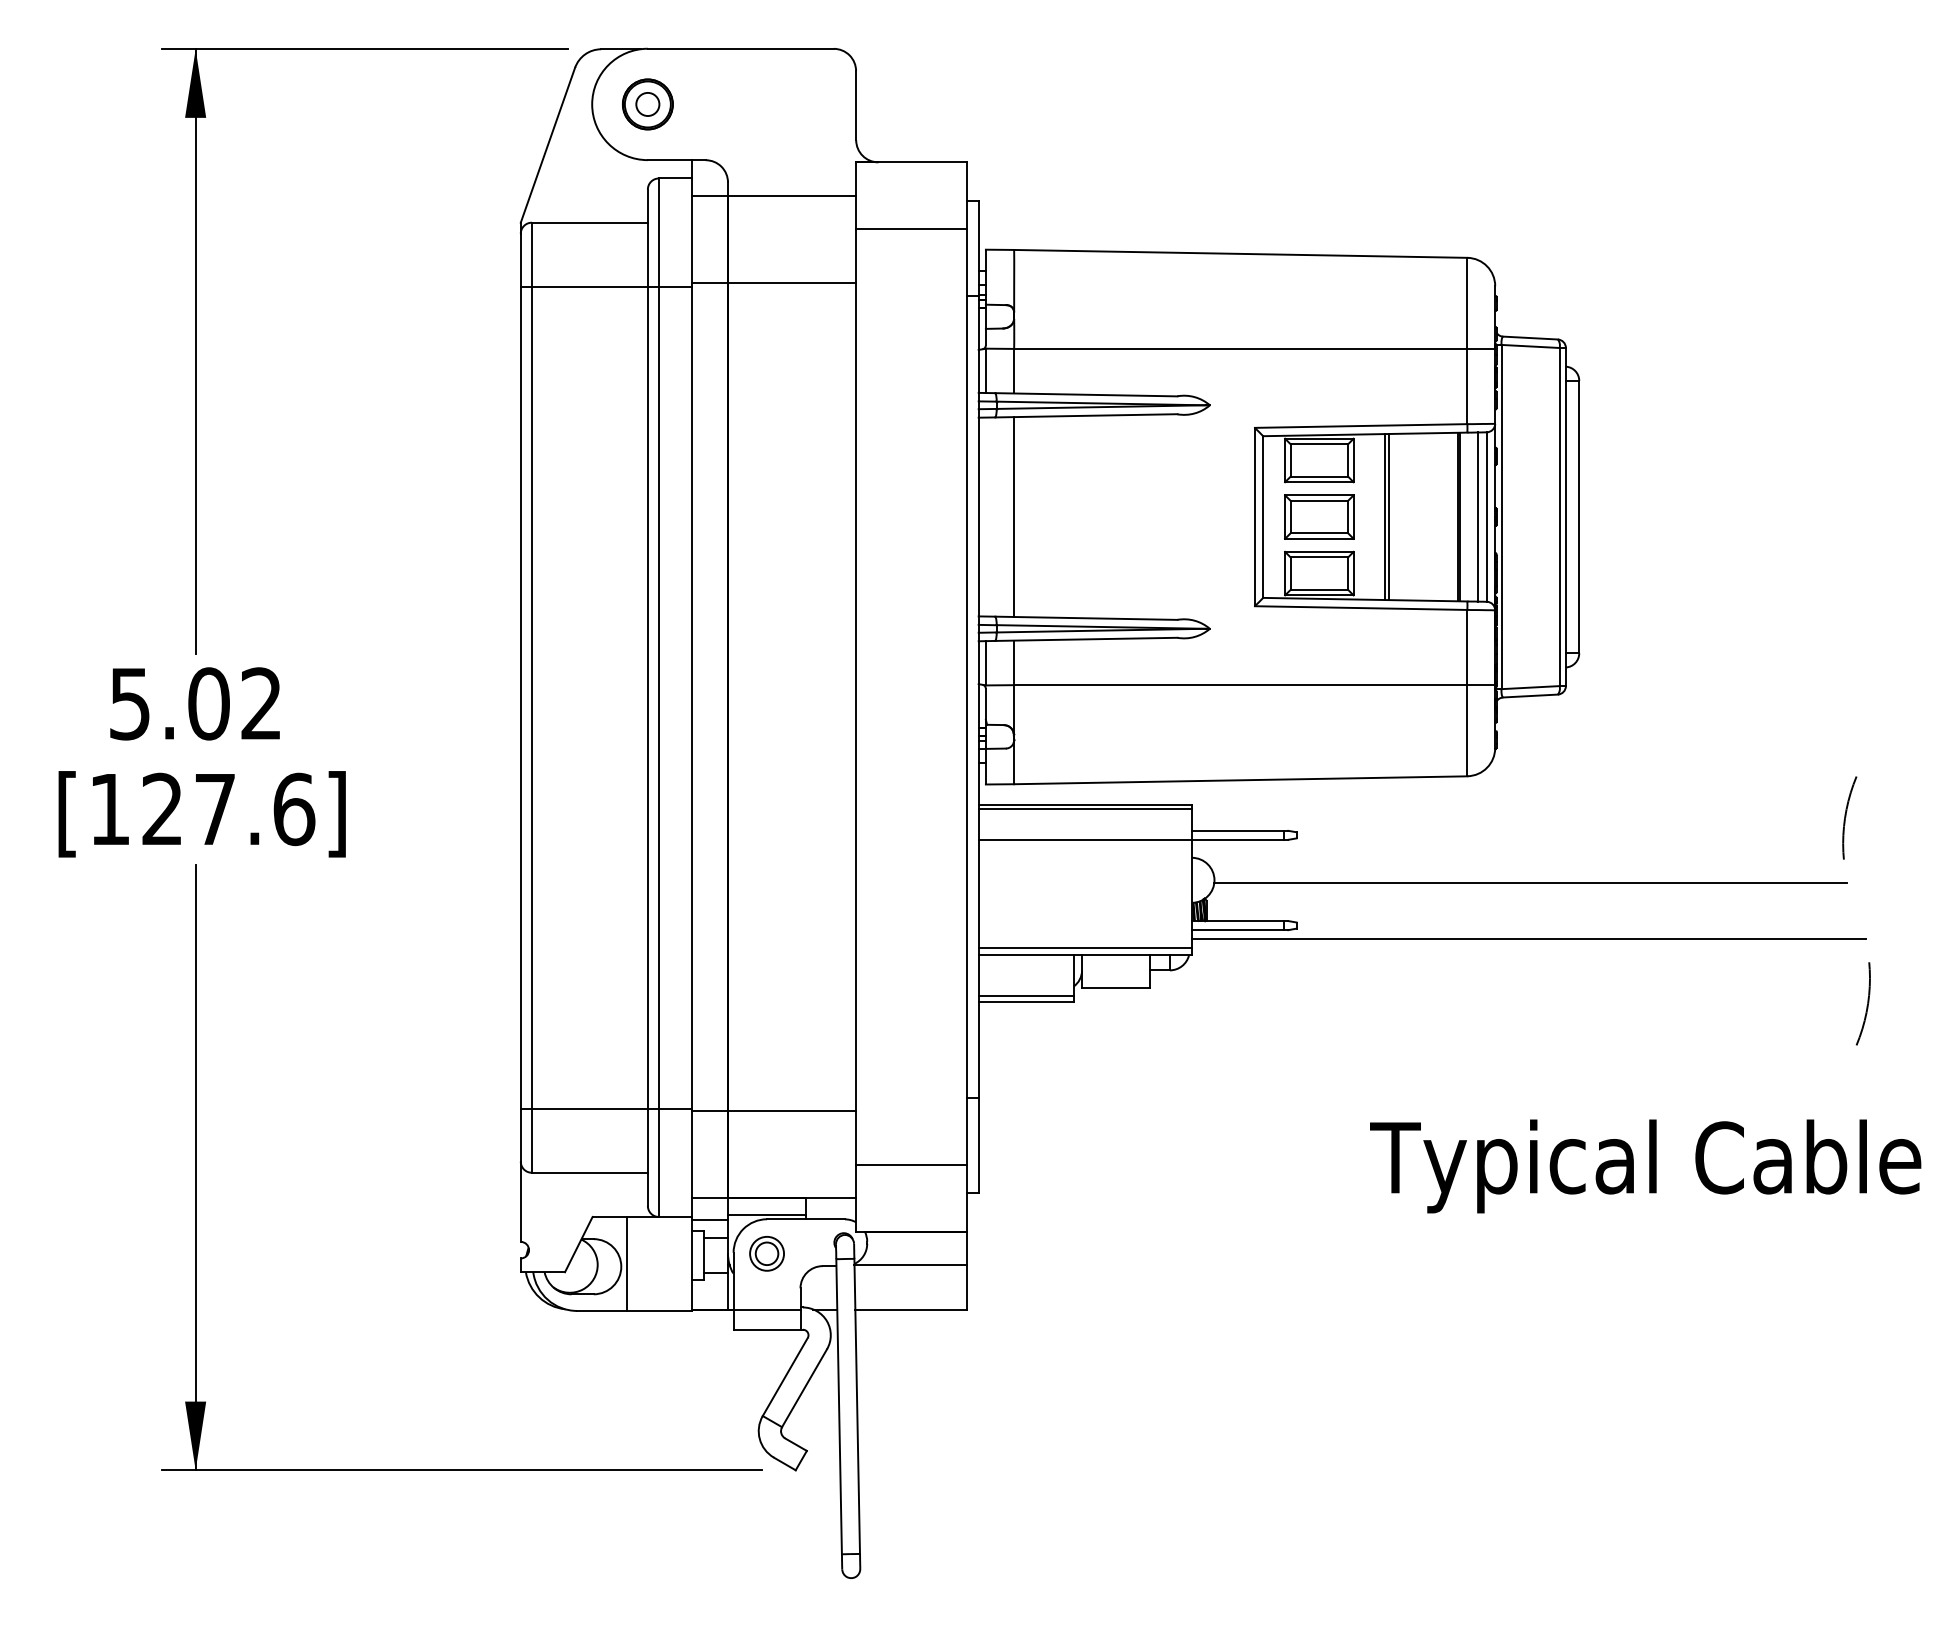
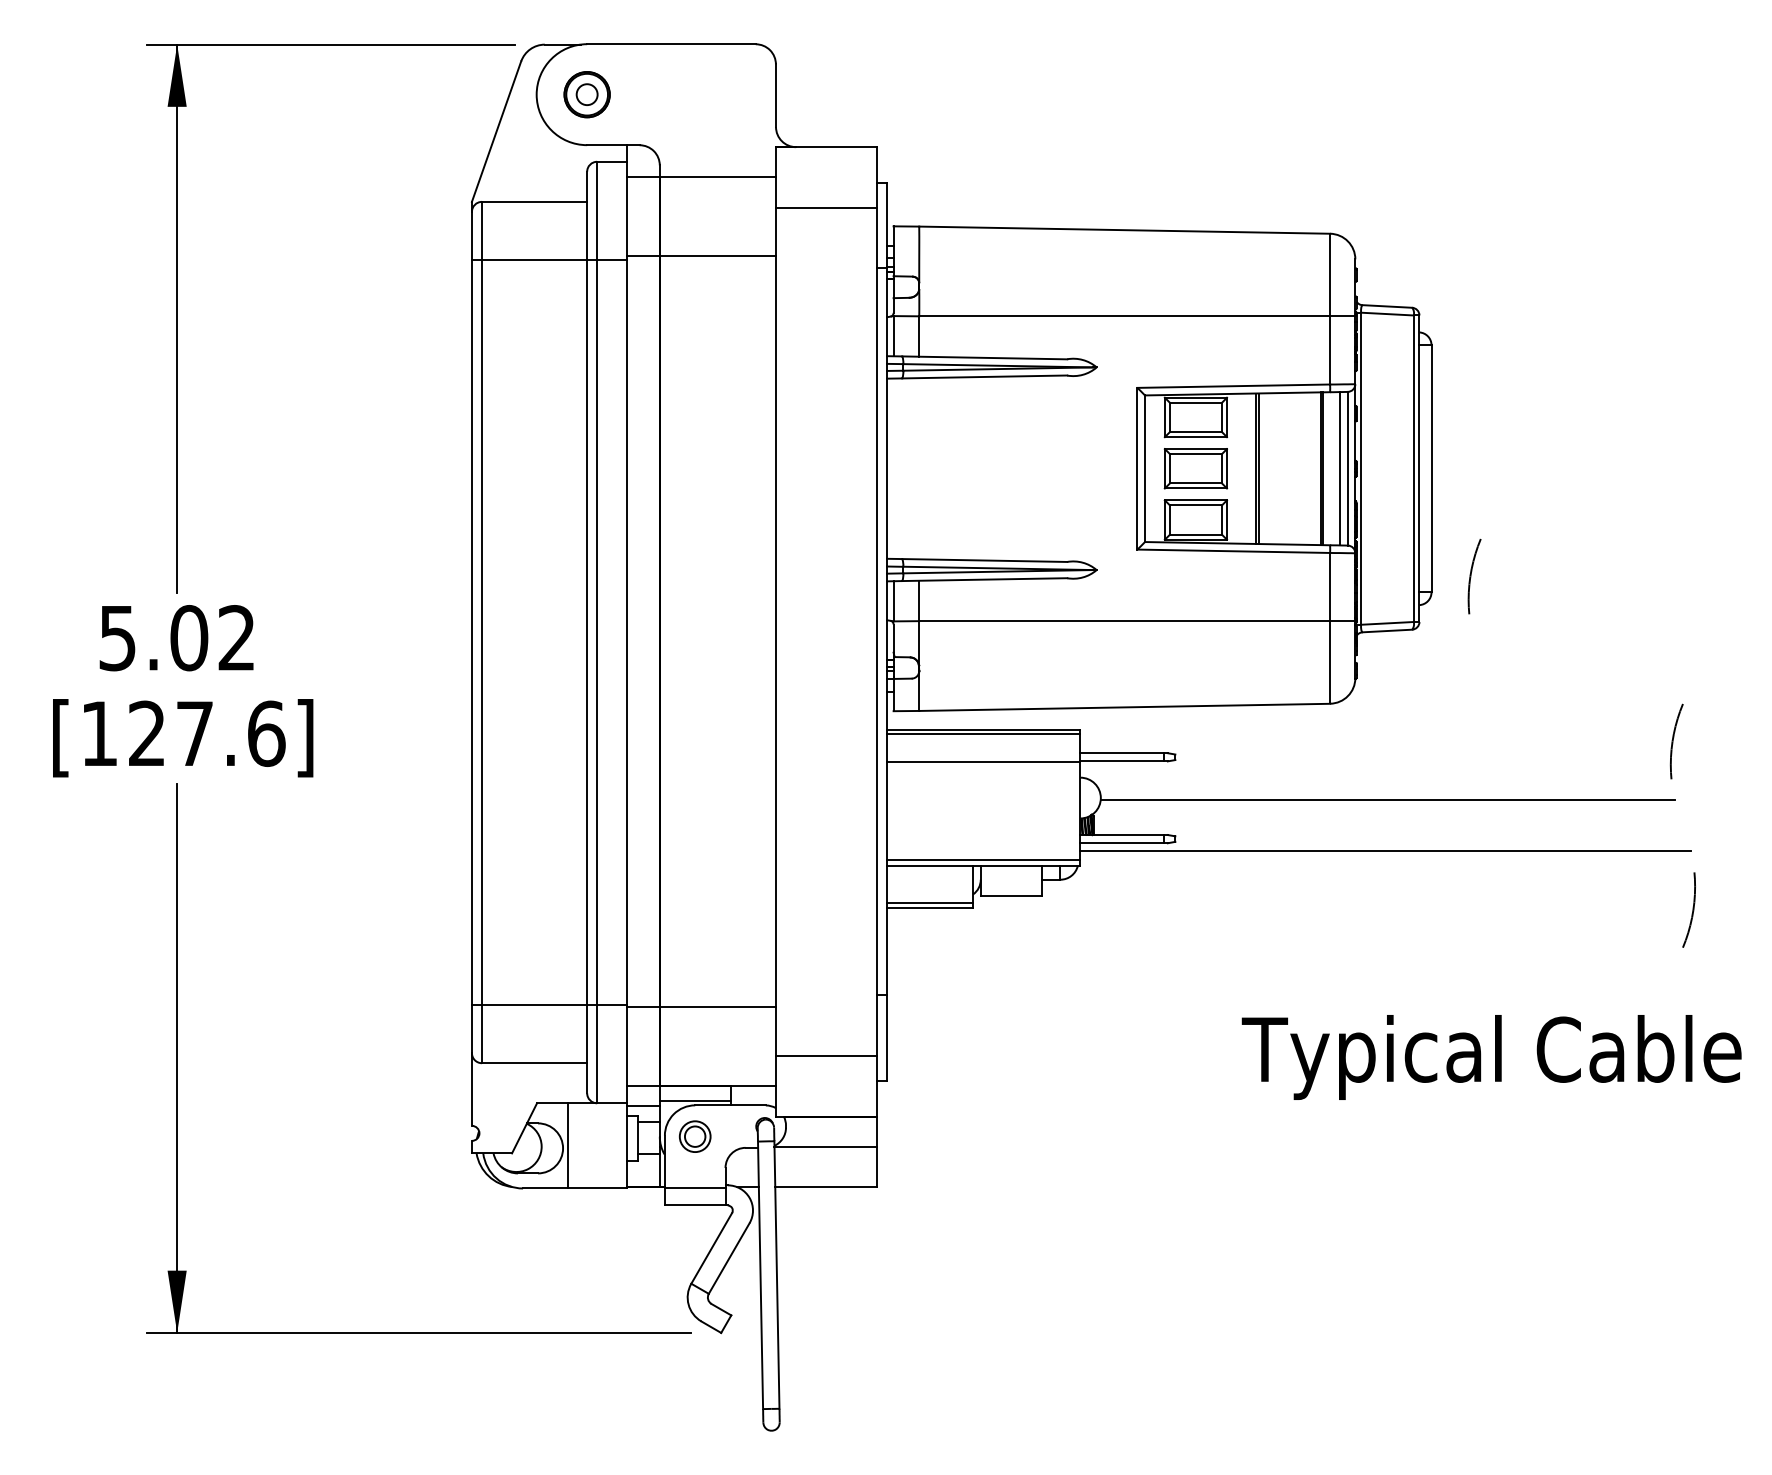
line: (1014, 517) -> (919, 469), removed
arc: (1623, 635) -> (1471, 576), added

